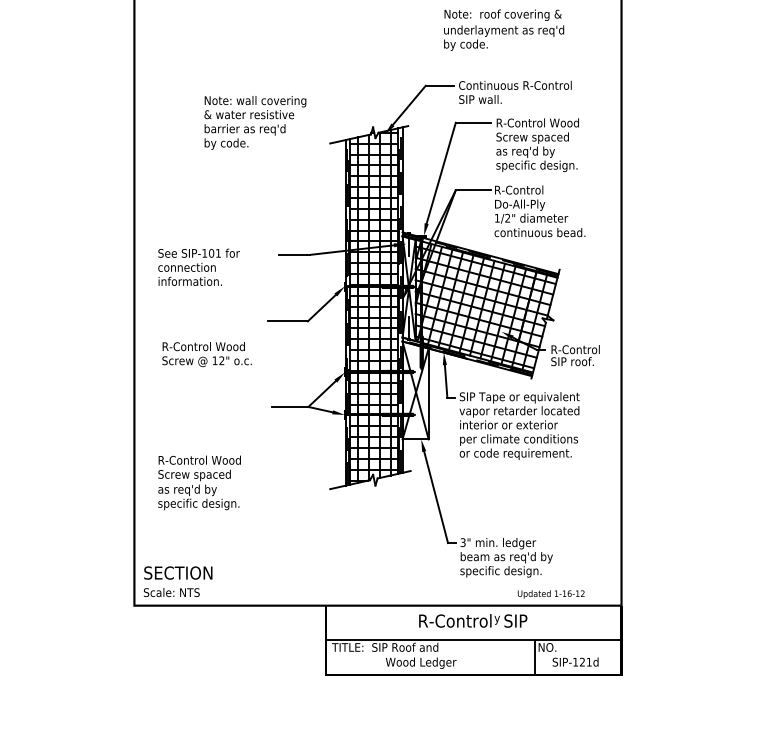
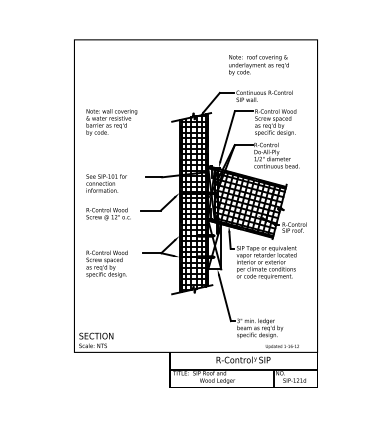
text: (254, 122) -> (111, 122), moved
text: (206, 355) -> (108, 214), moved
text: (198, 481) -> (106, 263), moved

